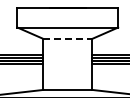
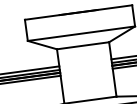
line: (68, 38) -> (83, 45), dashed -> solid

